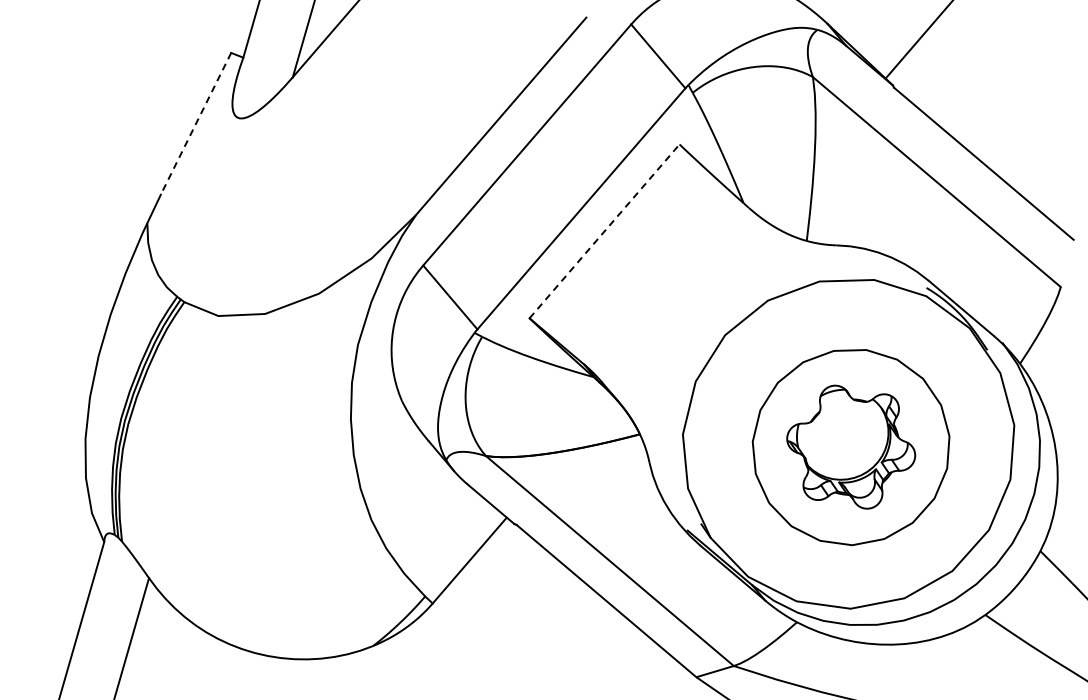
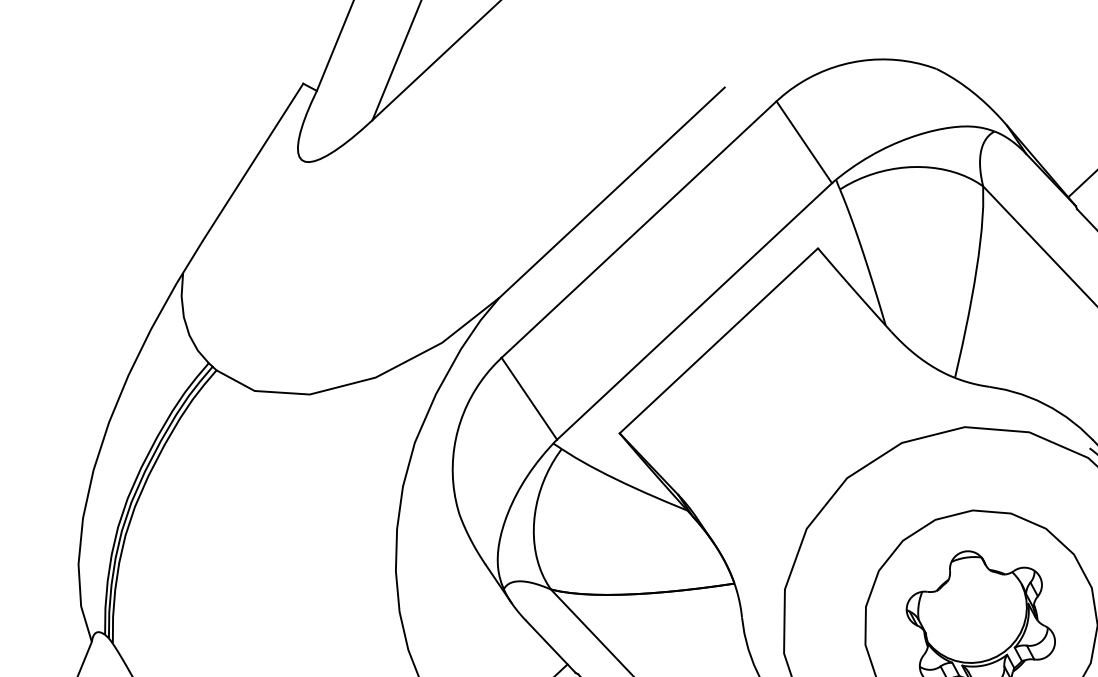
line: (196, 123) -> (253, 162), dashed -> solid
line: (604, 231) -> (718, 340), dashed -> solid

